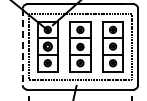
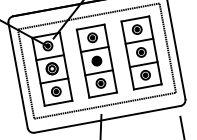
line: (22, 47) -> (17, 76), dashed -> solid

